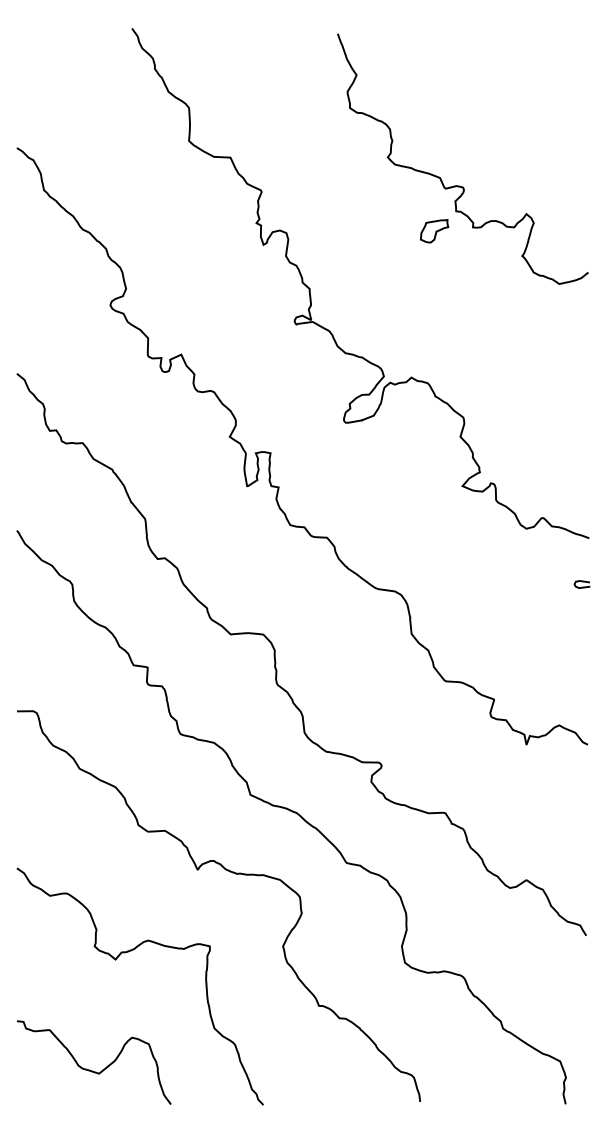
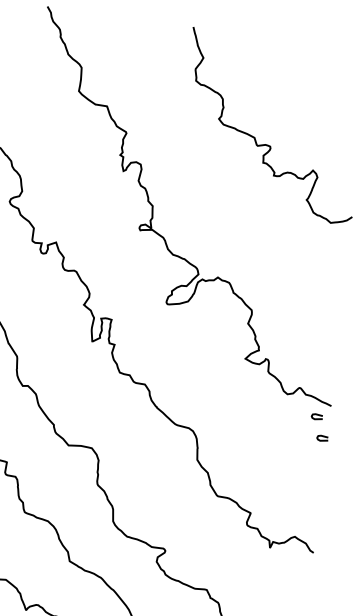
part: (434, 231) -> (246, 175), removed
curve: (570, 553) -> (316, 415), added

